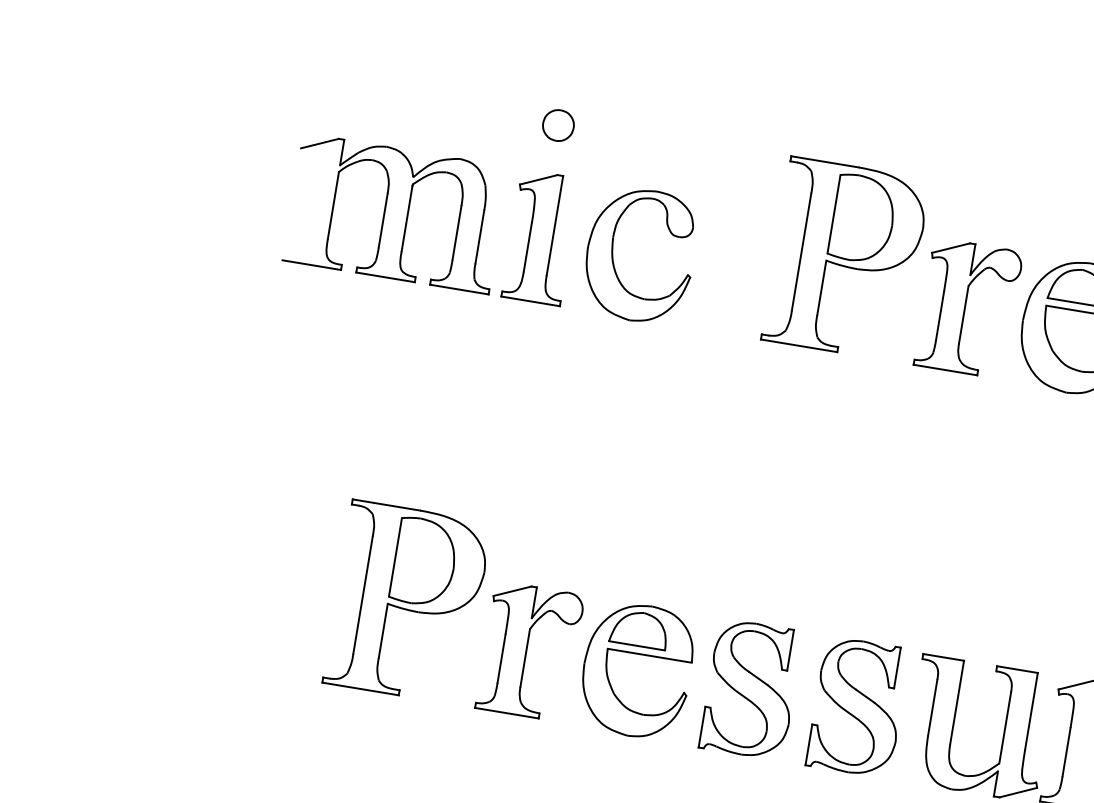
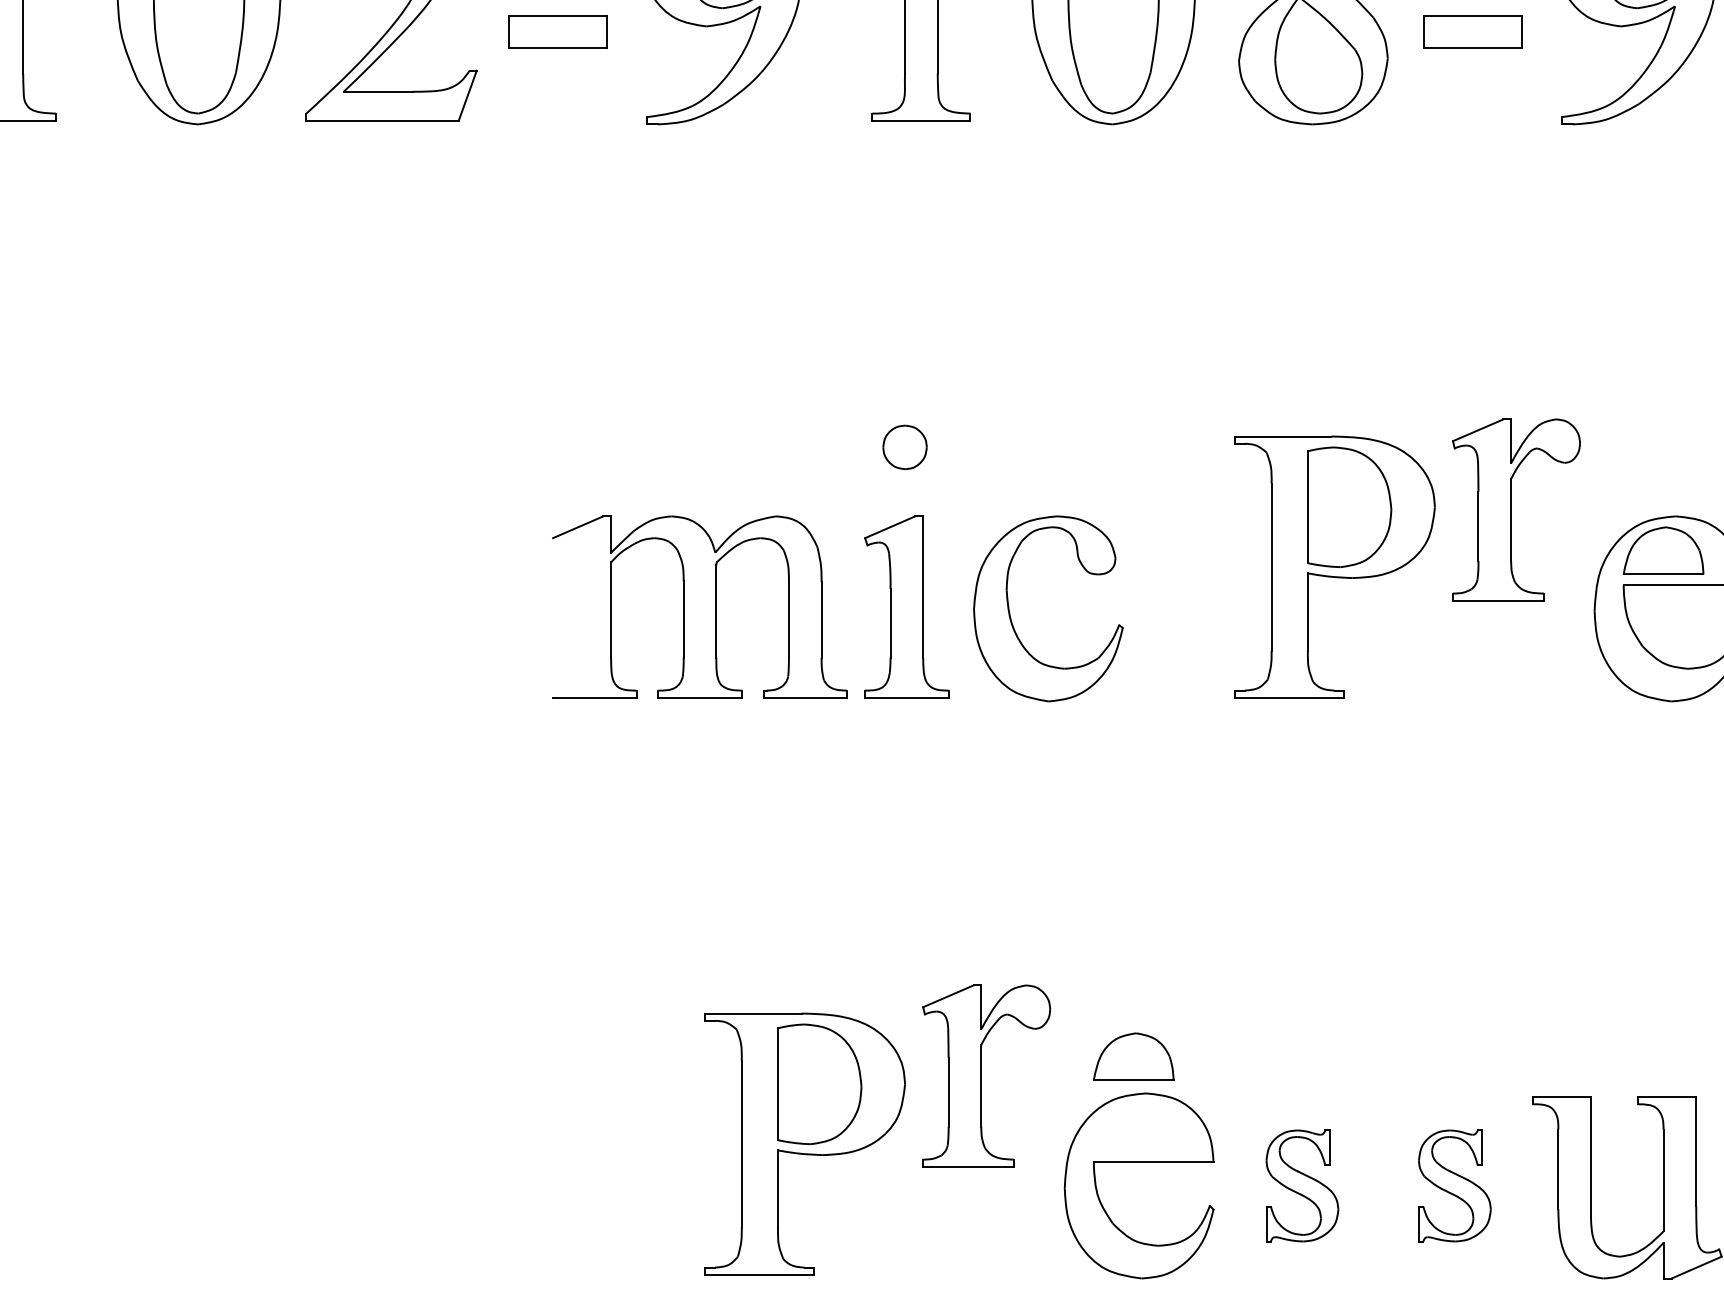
part: (968, 308) -> (1516, 509), moved
part: (639, 628) -> (1133, 1056), moved
part: (530, 651) -> (986, 1075), moved
part: (751, 689) -> (1302, 1185), size x0.6
part: (858, 706) -> (1454, 1185), size x0.6

